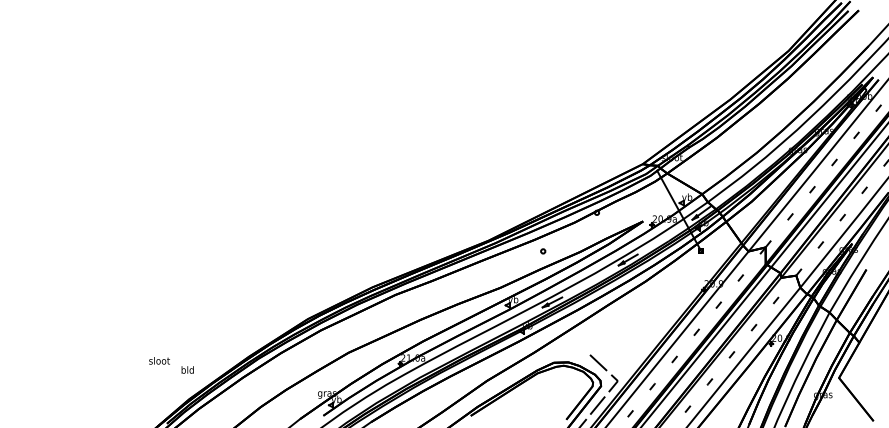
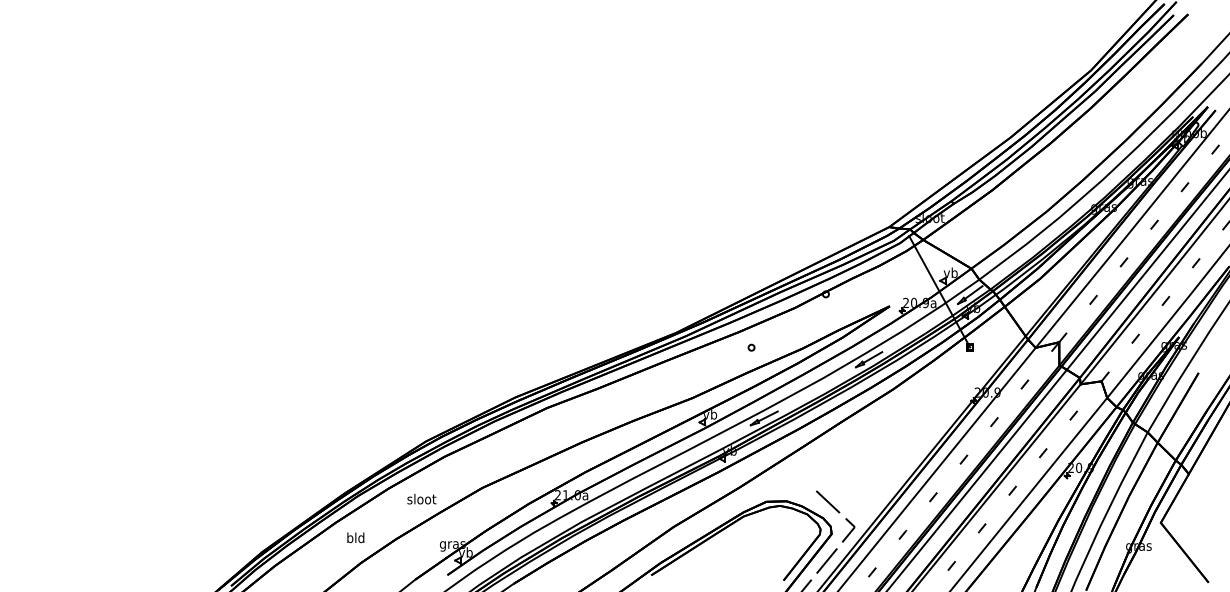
text: (159, 361) -> (421, 499), moved
text: (187, 369) -> (355, 537), moved

